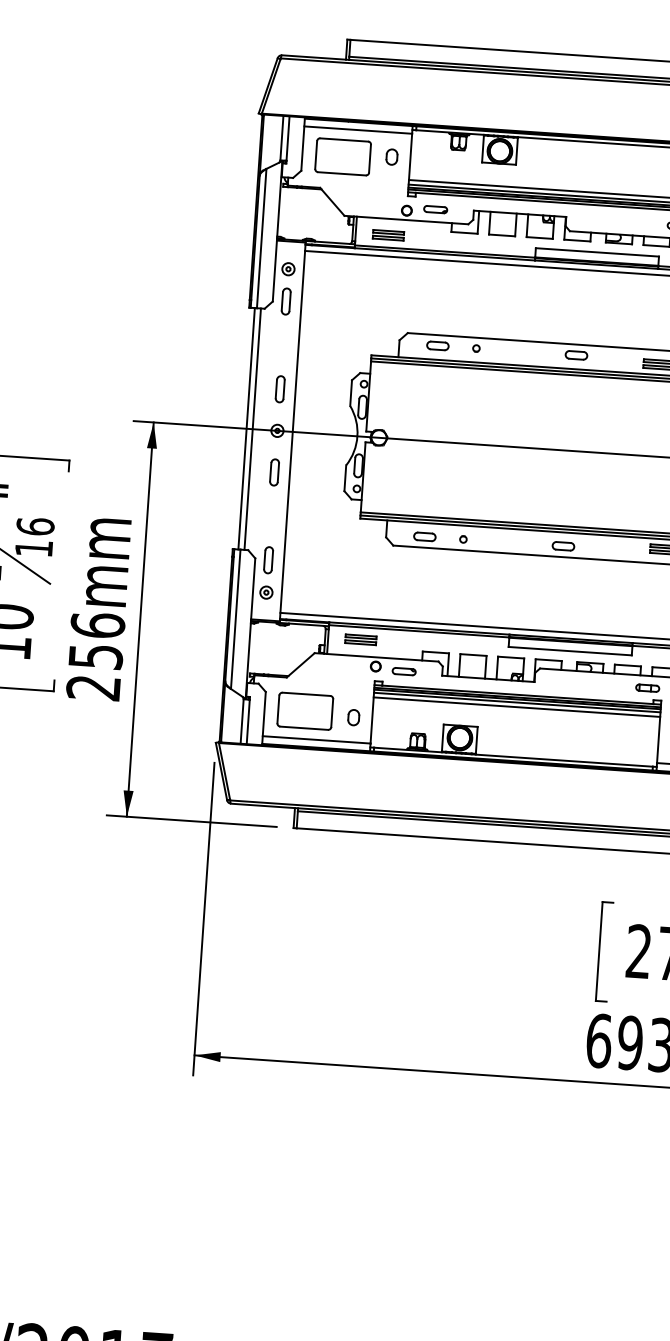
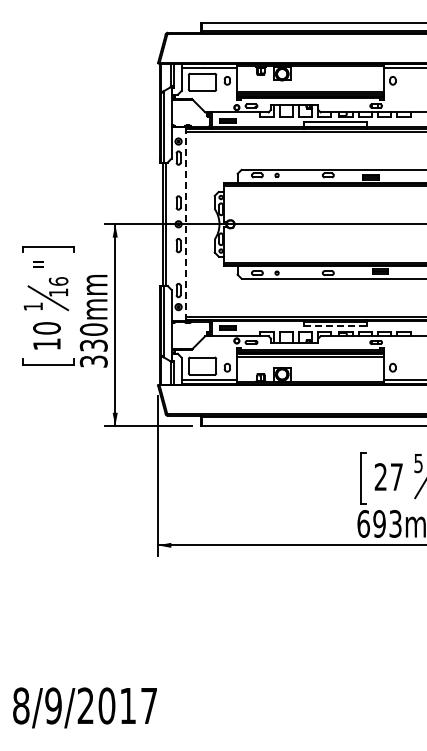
line: (292, 432) -> (186, 224), solid -> dashed
line: (570, 651) -> (335, 326), solid -> dashed
text: (95, 656) -> (93, 345), 256mm -> 330mm

